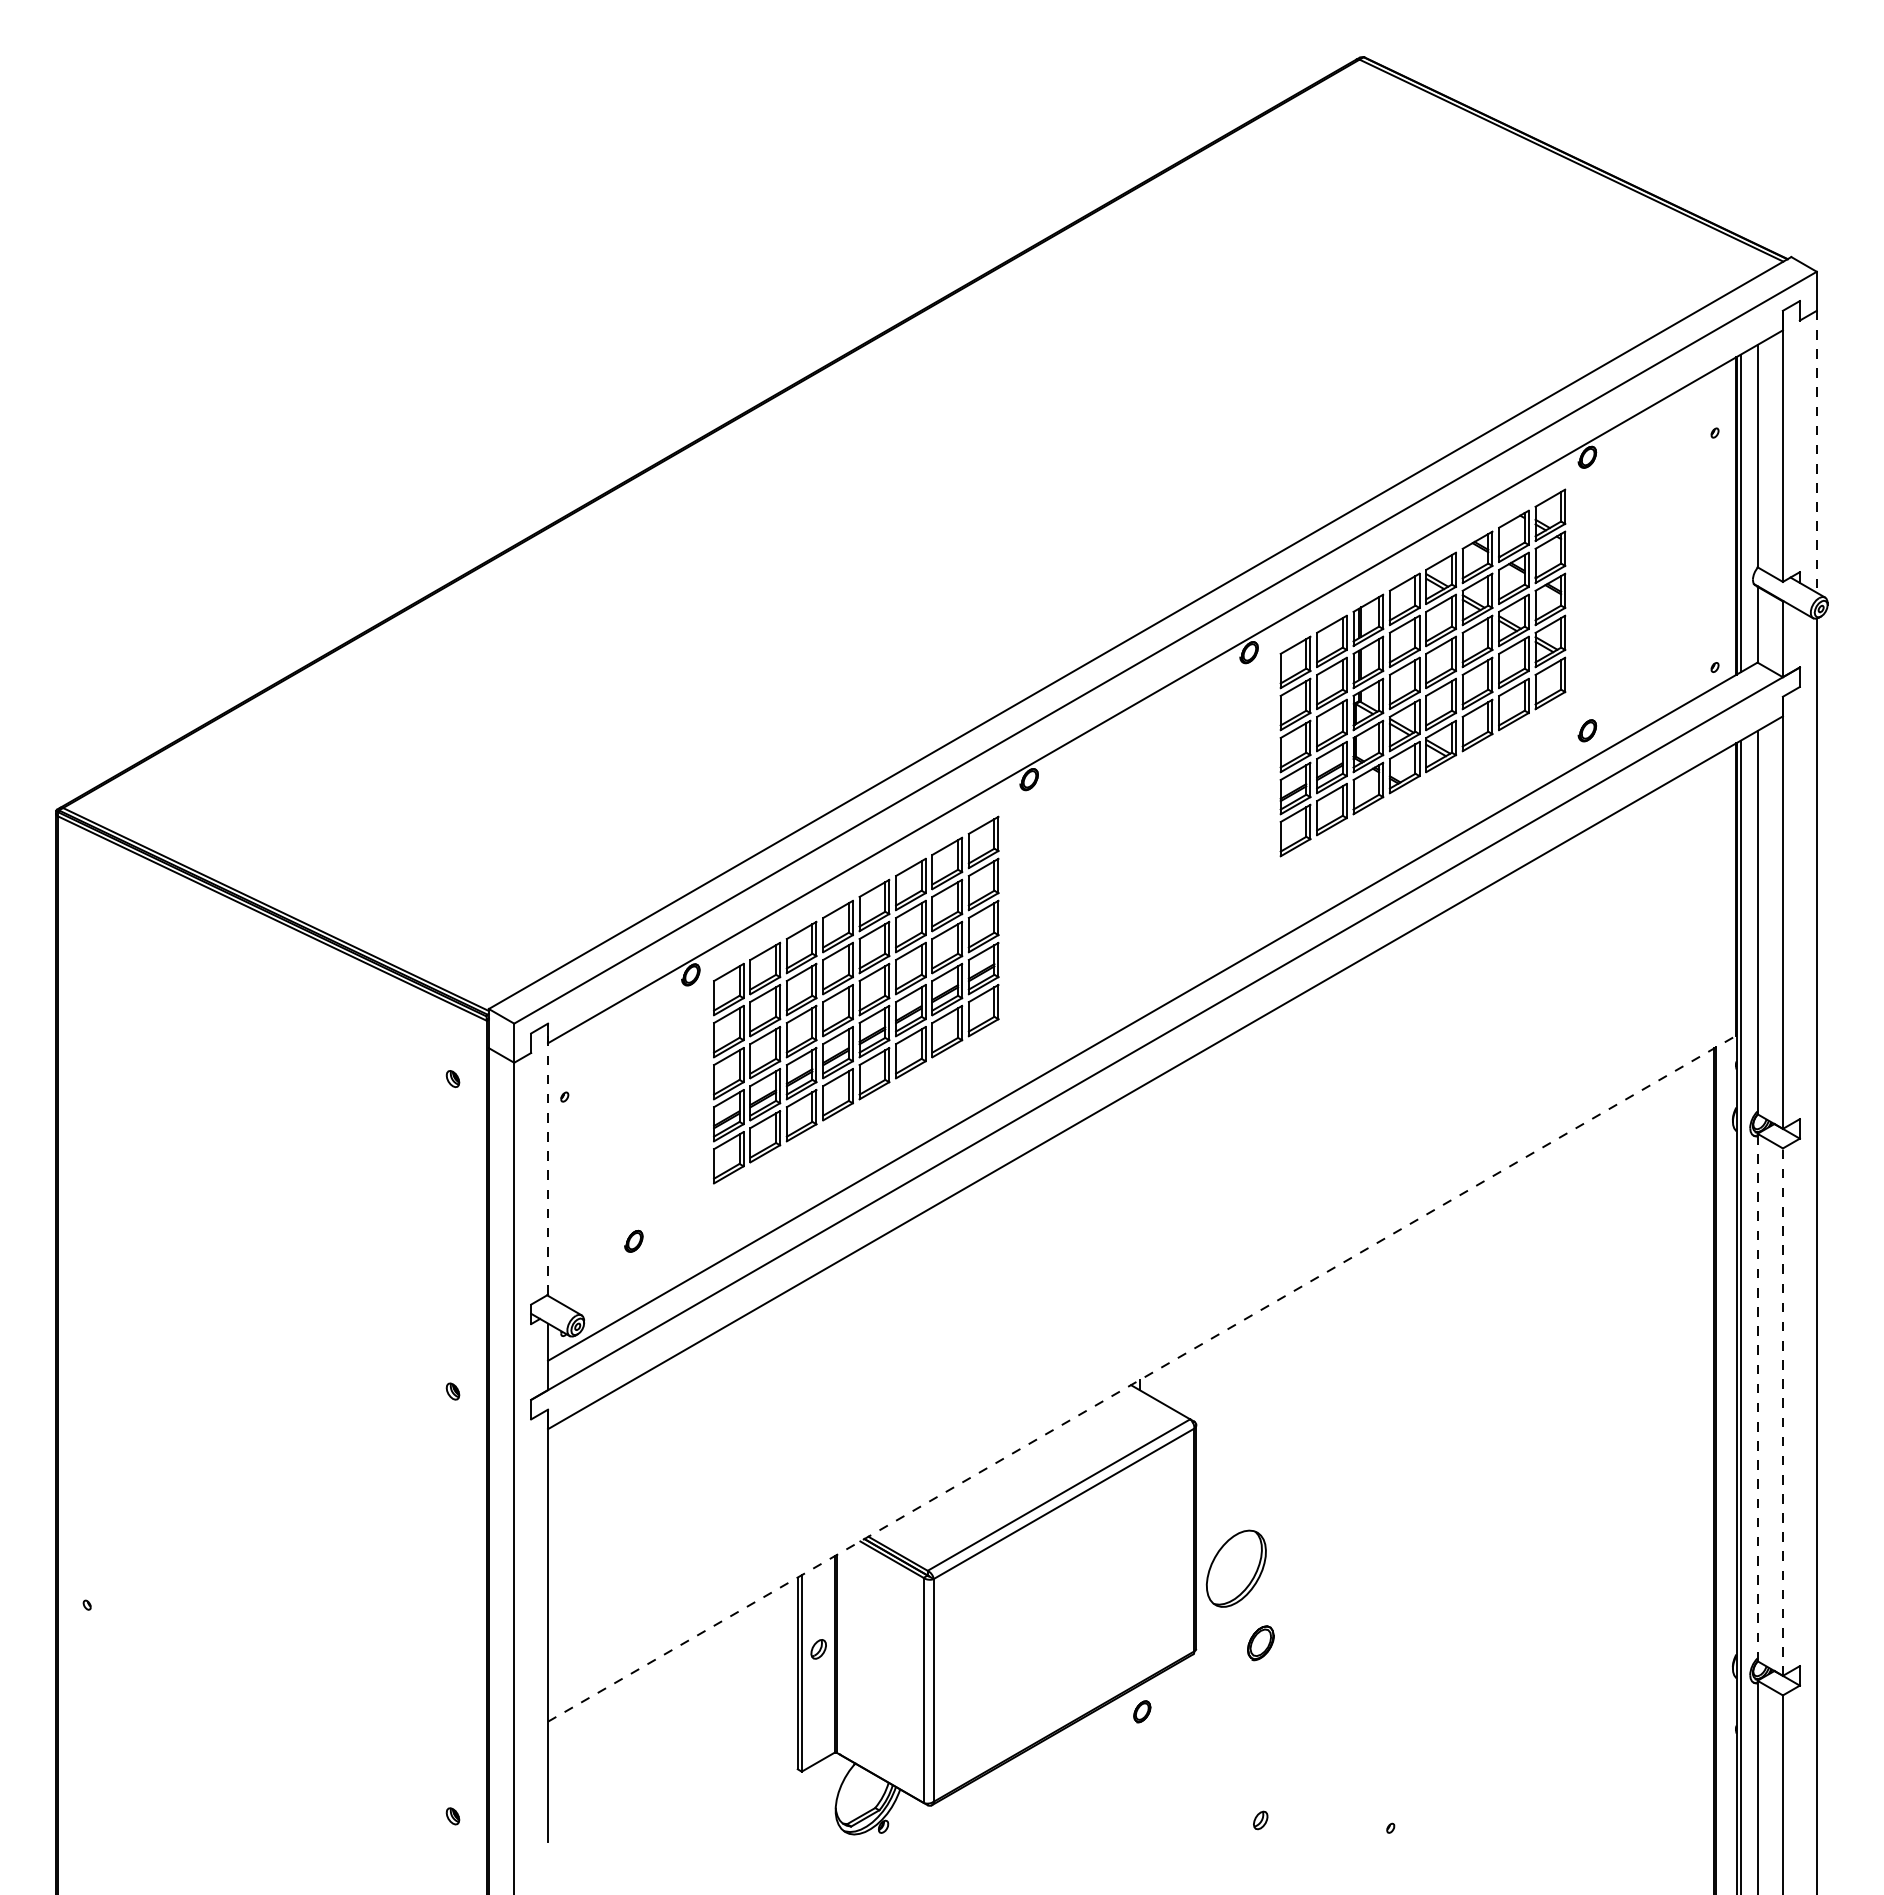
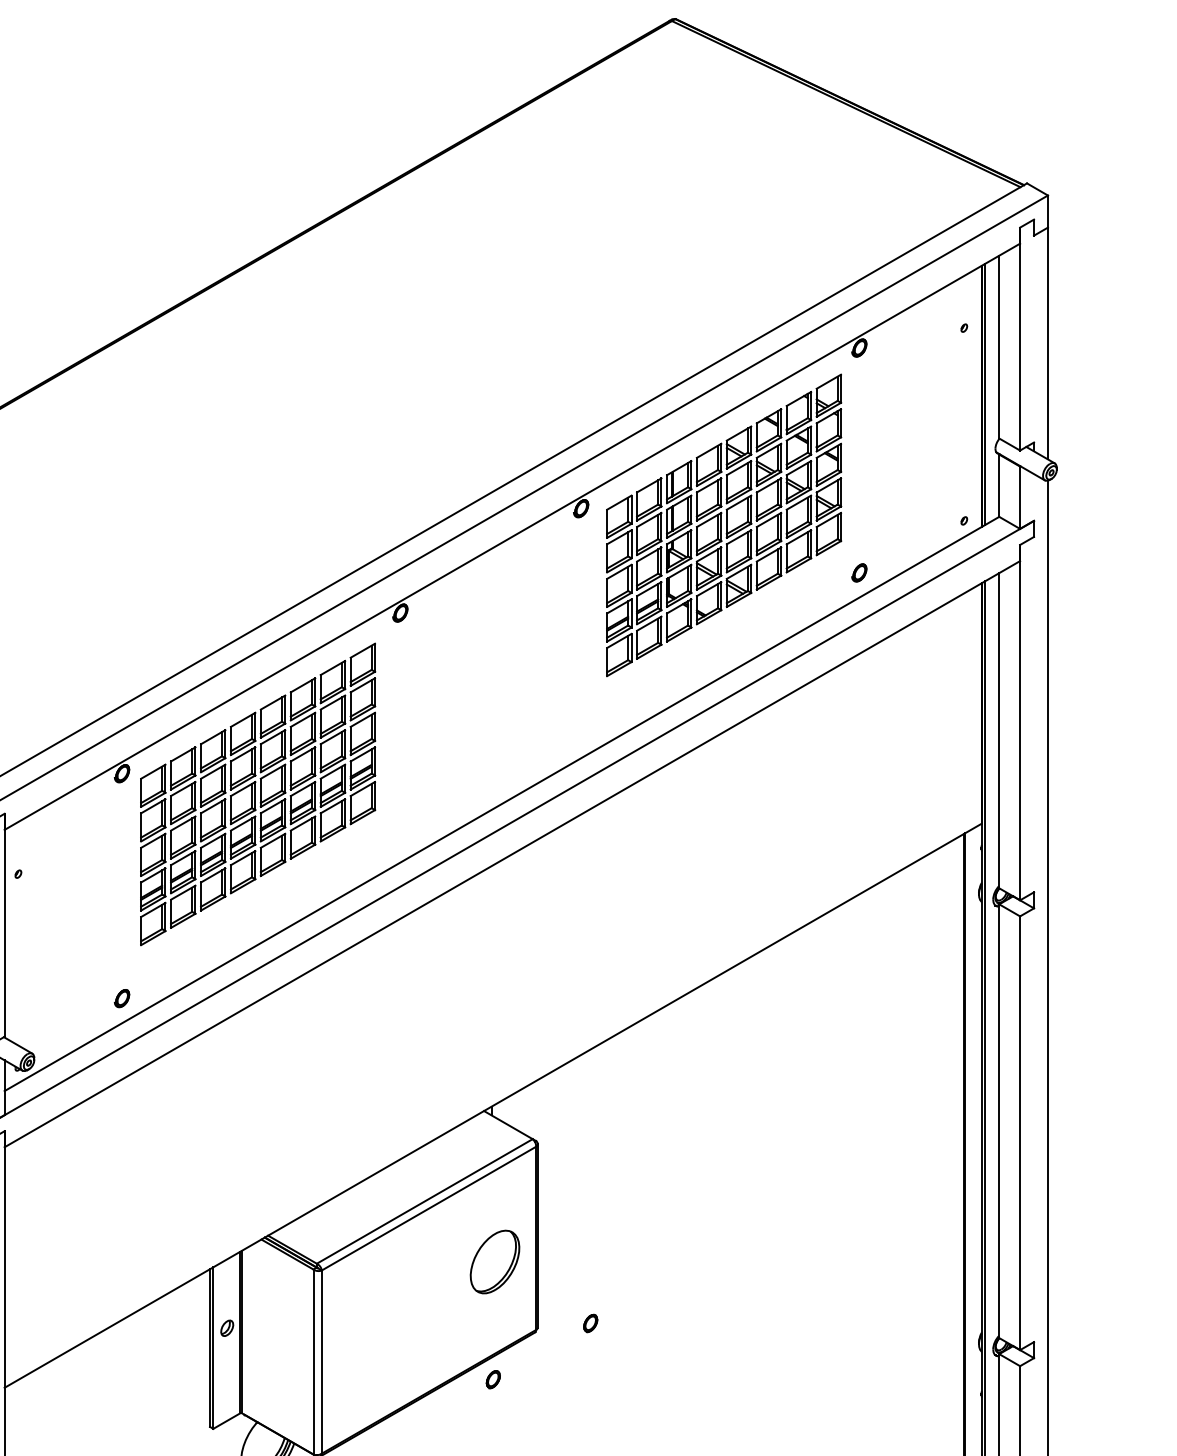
line: (1816, 451) -> (1047, 343), dashed -> solid
line: (548, 1159) -> (5, 925), dashed -> solid
part: (633, 1240) -> (121, 997), moved
line: (1142, 1378) -> (493, 1105), dashed -> solid
line: (1757, 1397) -> (999, 1121), dashed -> solid
line: (1782, 1412) -> (1019, 1133), dashed -> solid
part: (1235, 1568) -> (494, 1261), moved
part: (1260, 1643) -> (590, 1323), size x0.62

